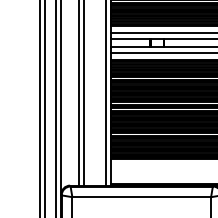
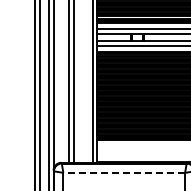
line: (142, 196) -> (124, 172), solid -> dashed

